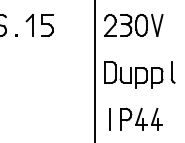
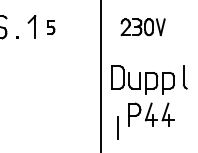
part: (47, 25) -> (50, 27), size x0.6
part: (133, 25) -> (142, 27), size x0.7
part: (141, 118) -> (151, 113), moved

